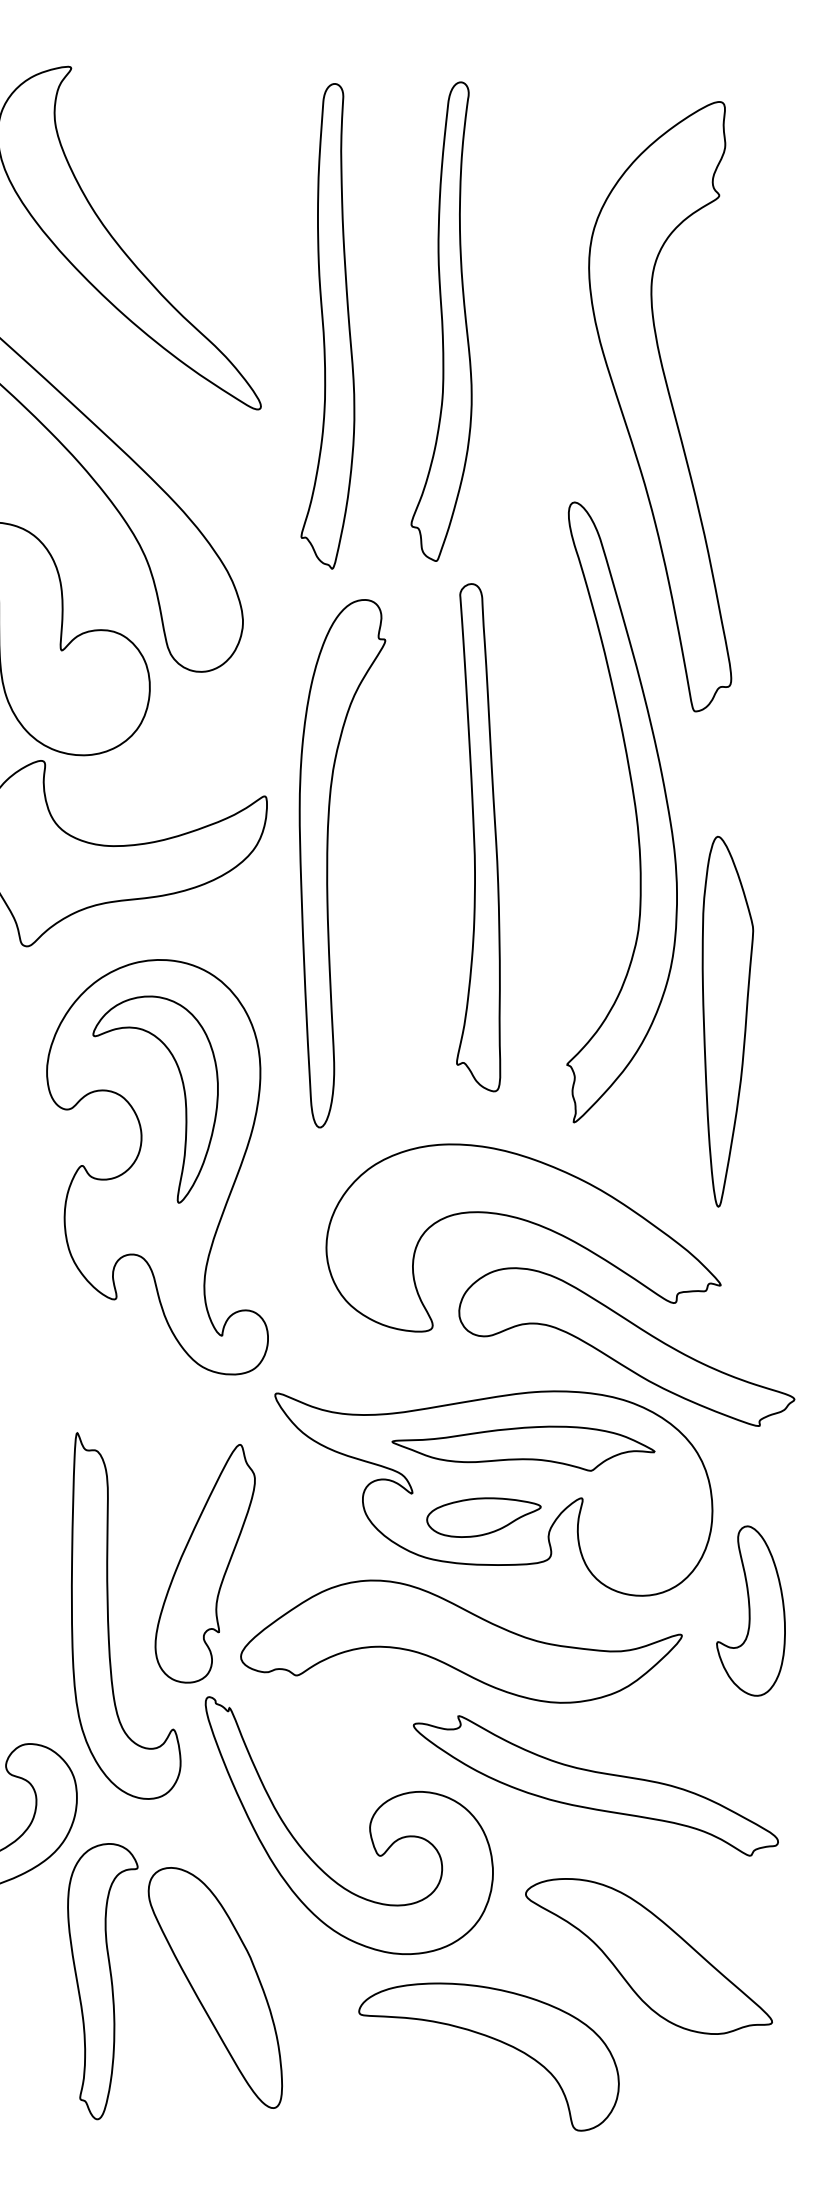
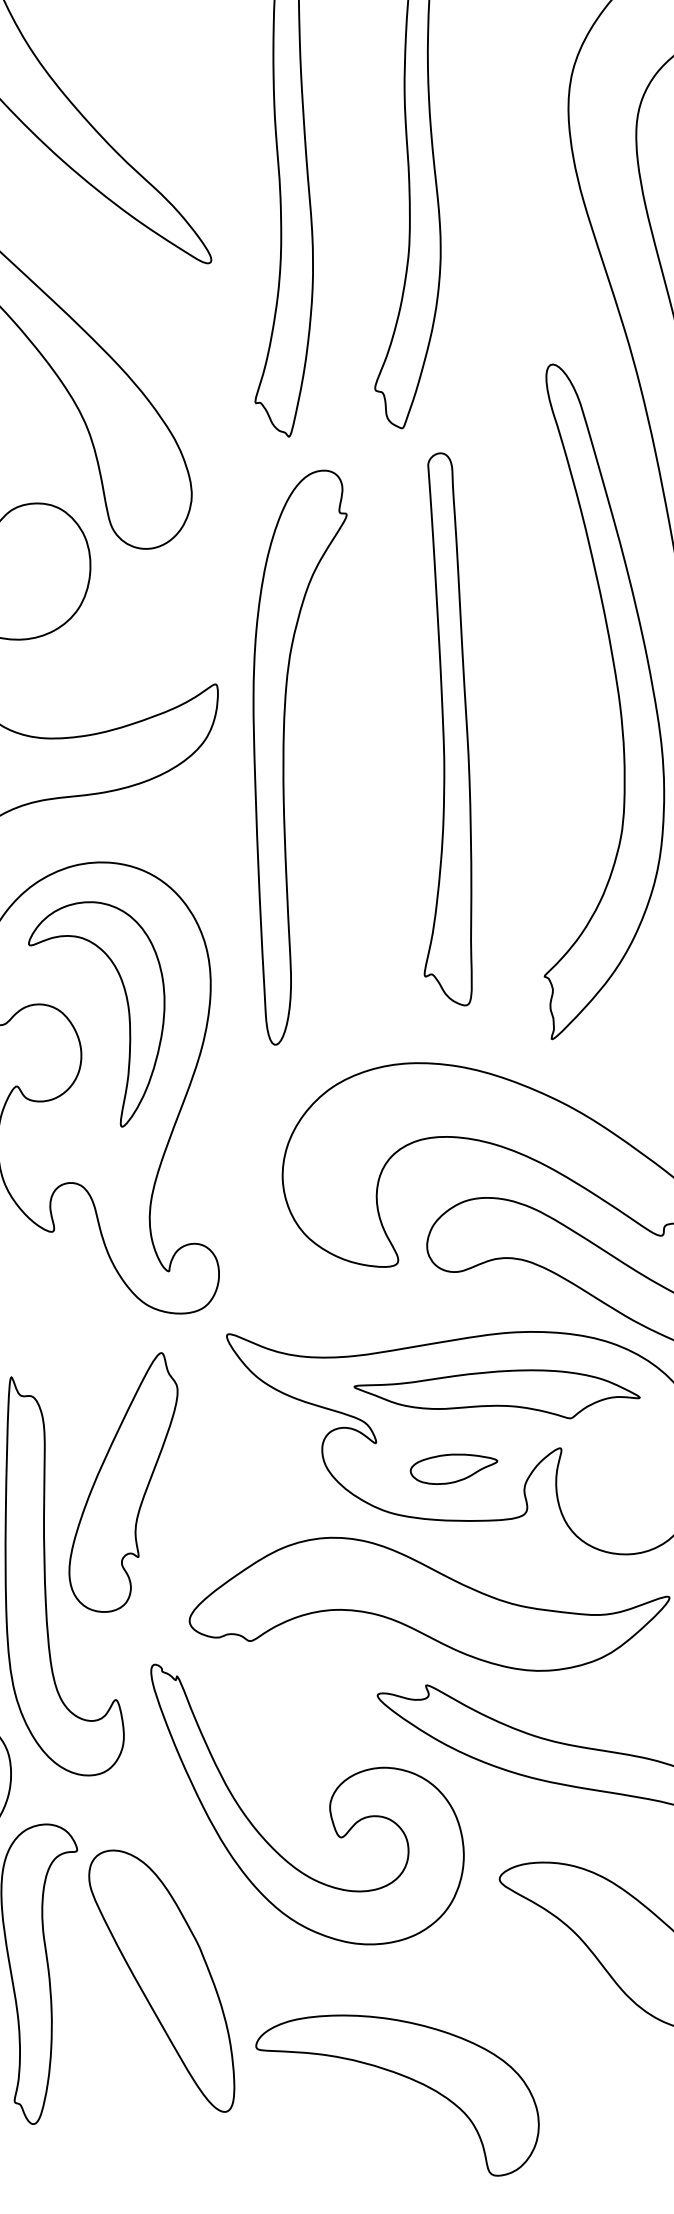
part: (483, 1517) -> (453, 1469), size x0.7
part: (204, 1563) -> (122, 1482), moved
part: (492, 2039) -> (401, 2076), moved

